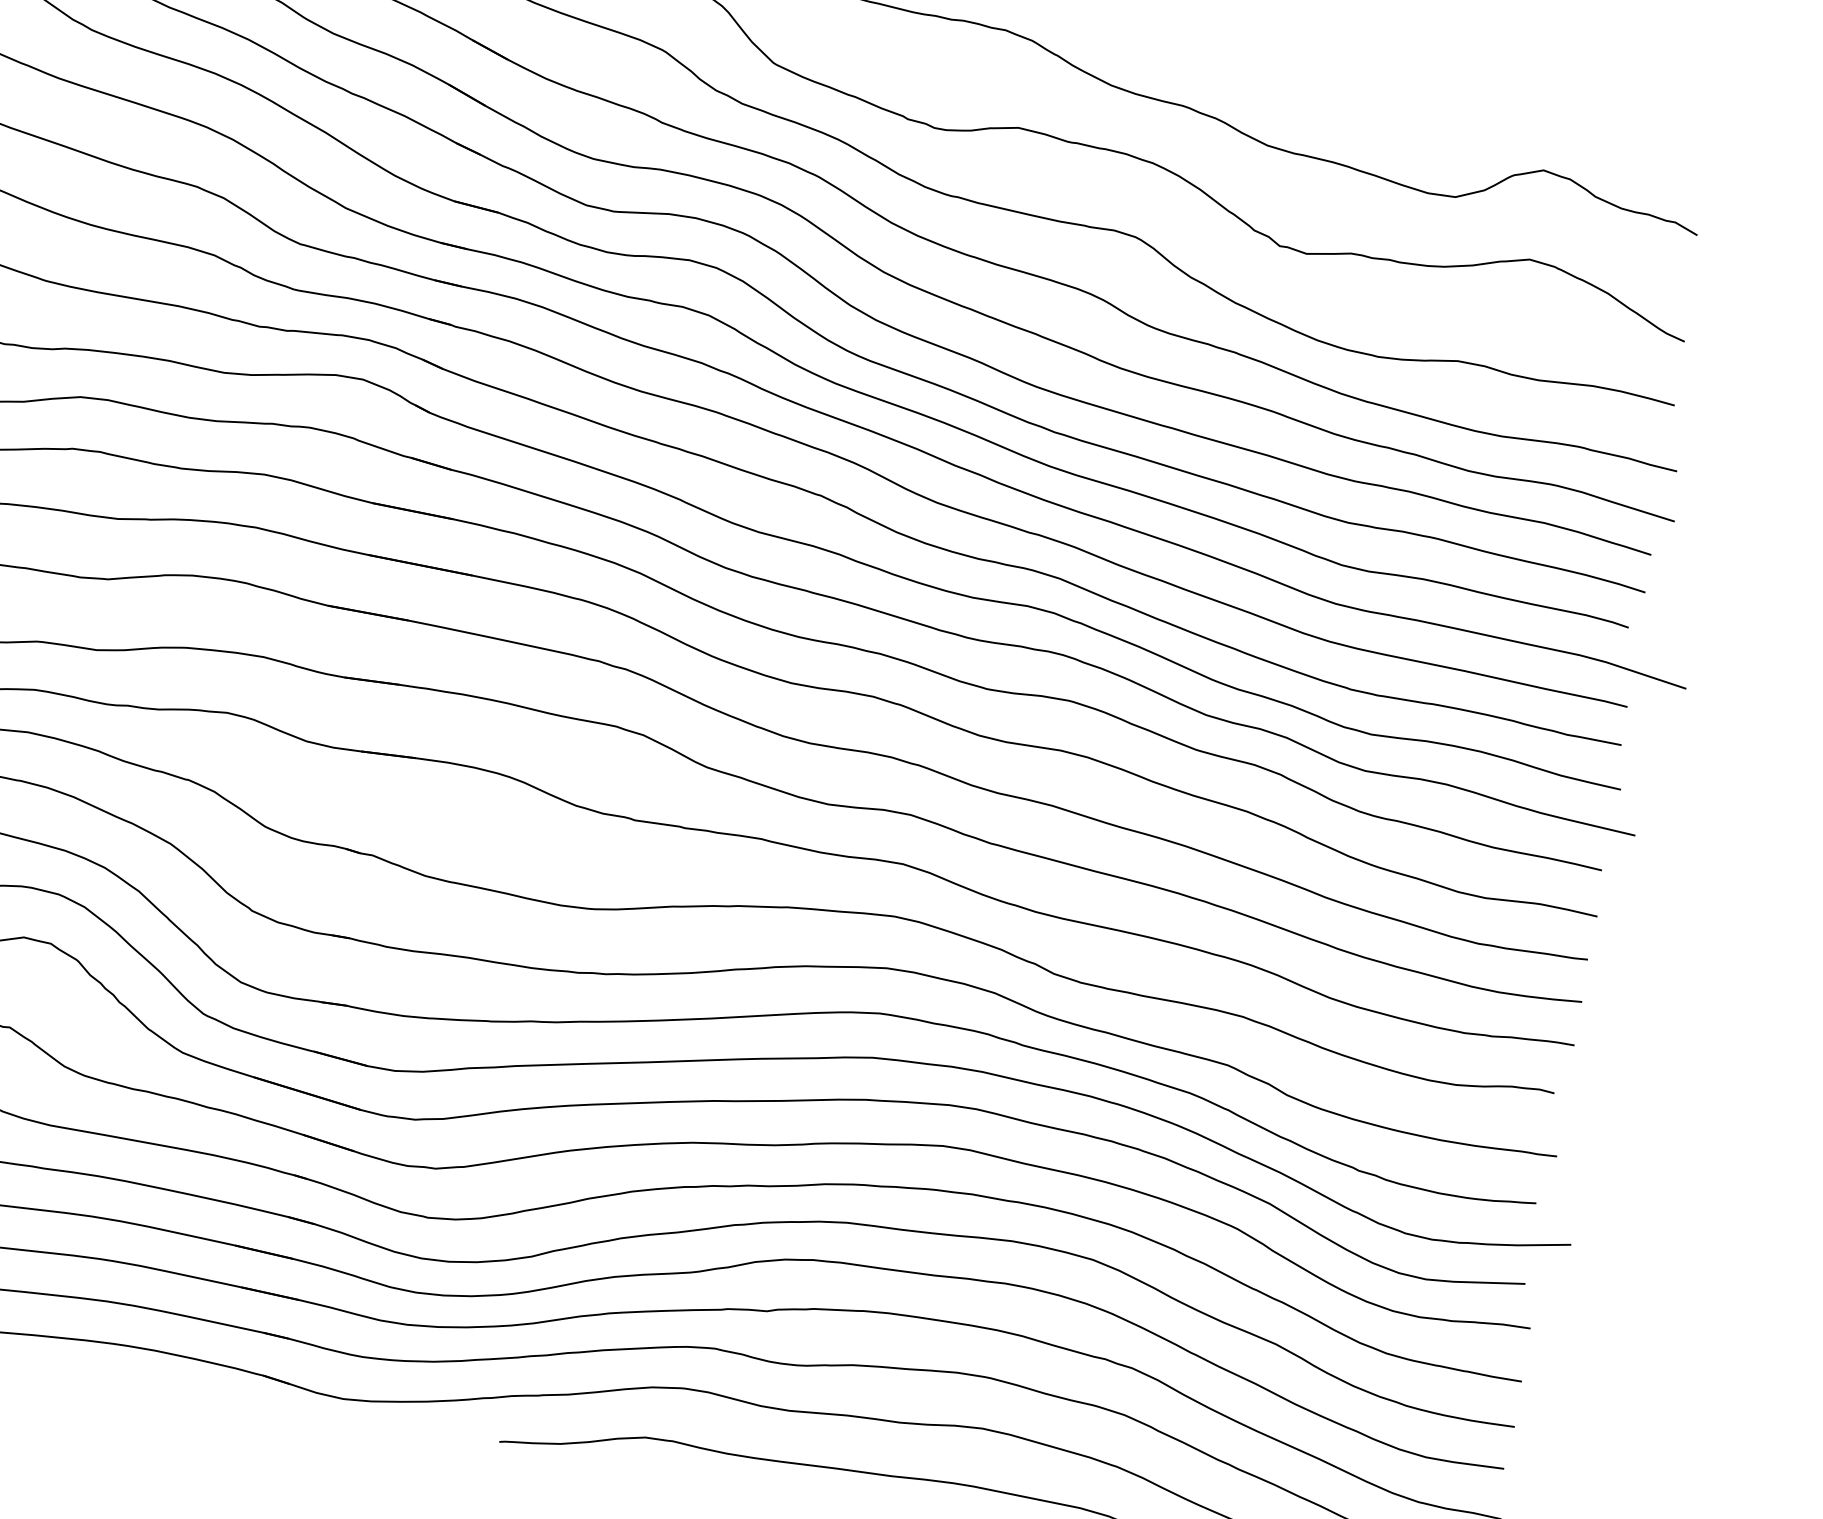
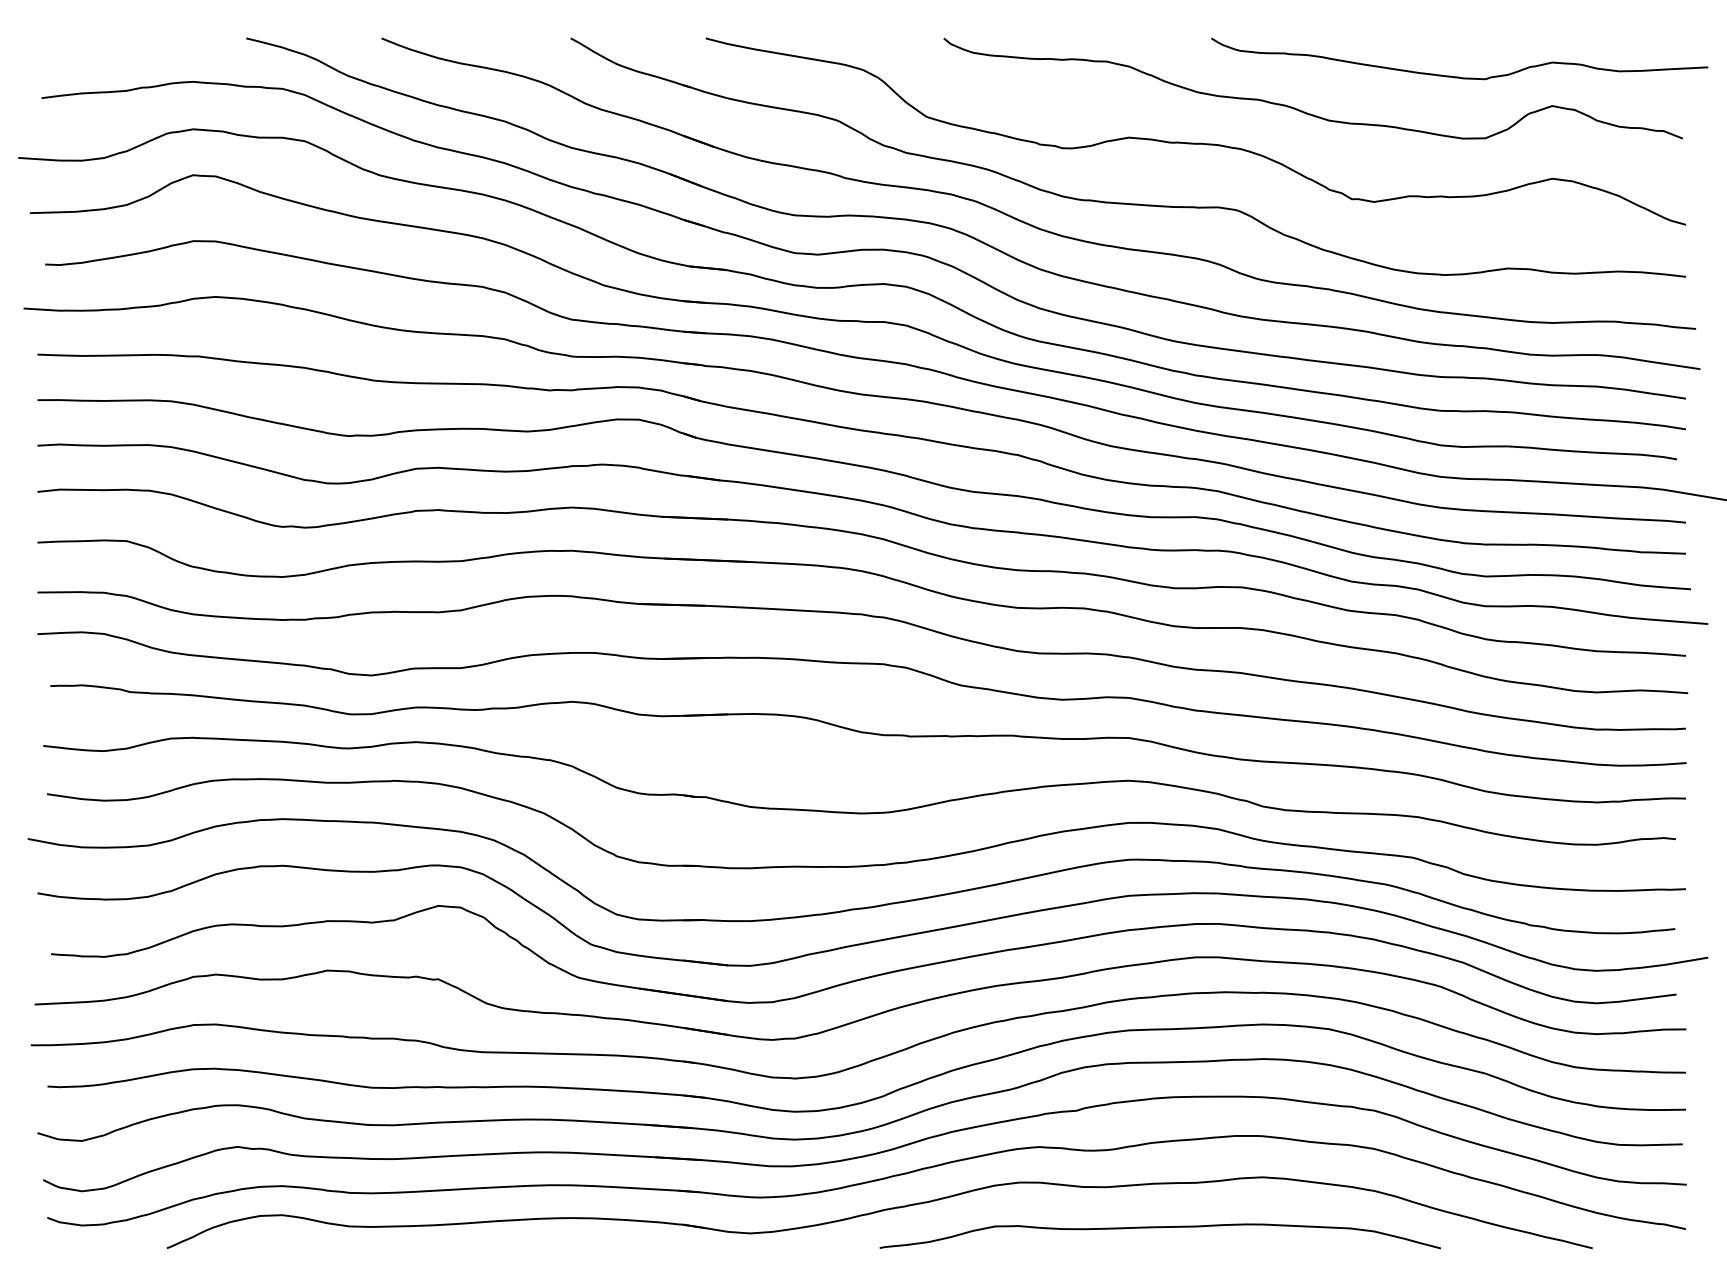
curve: (1435, 116) -> (1459, 76), added

